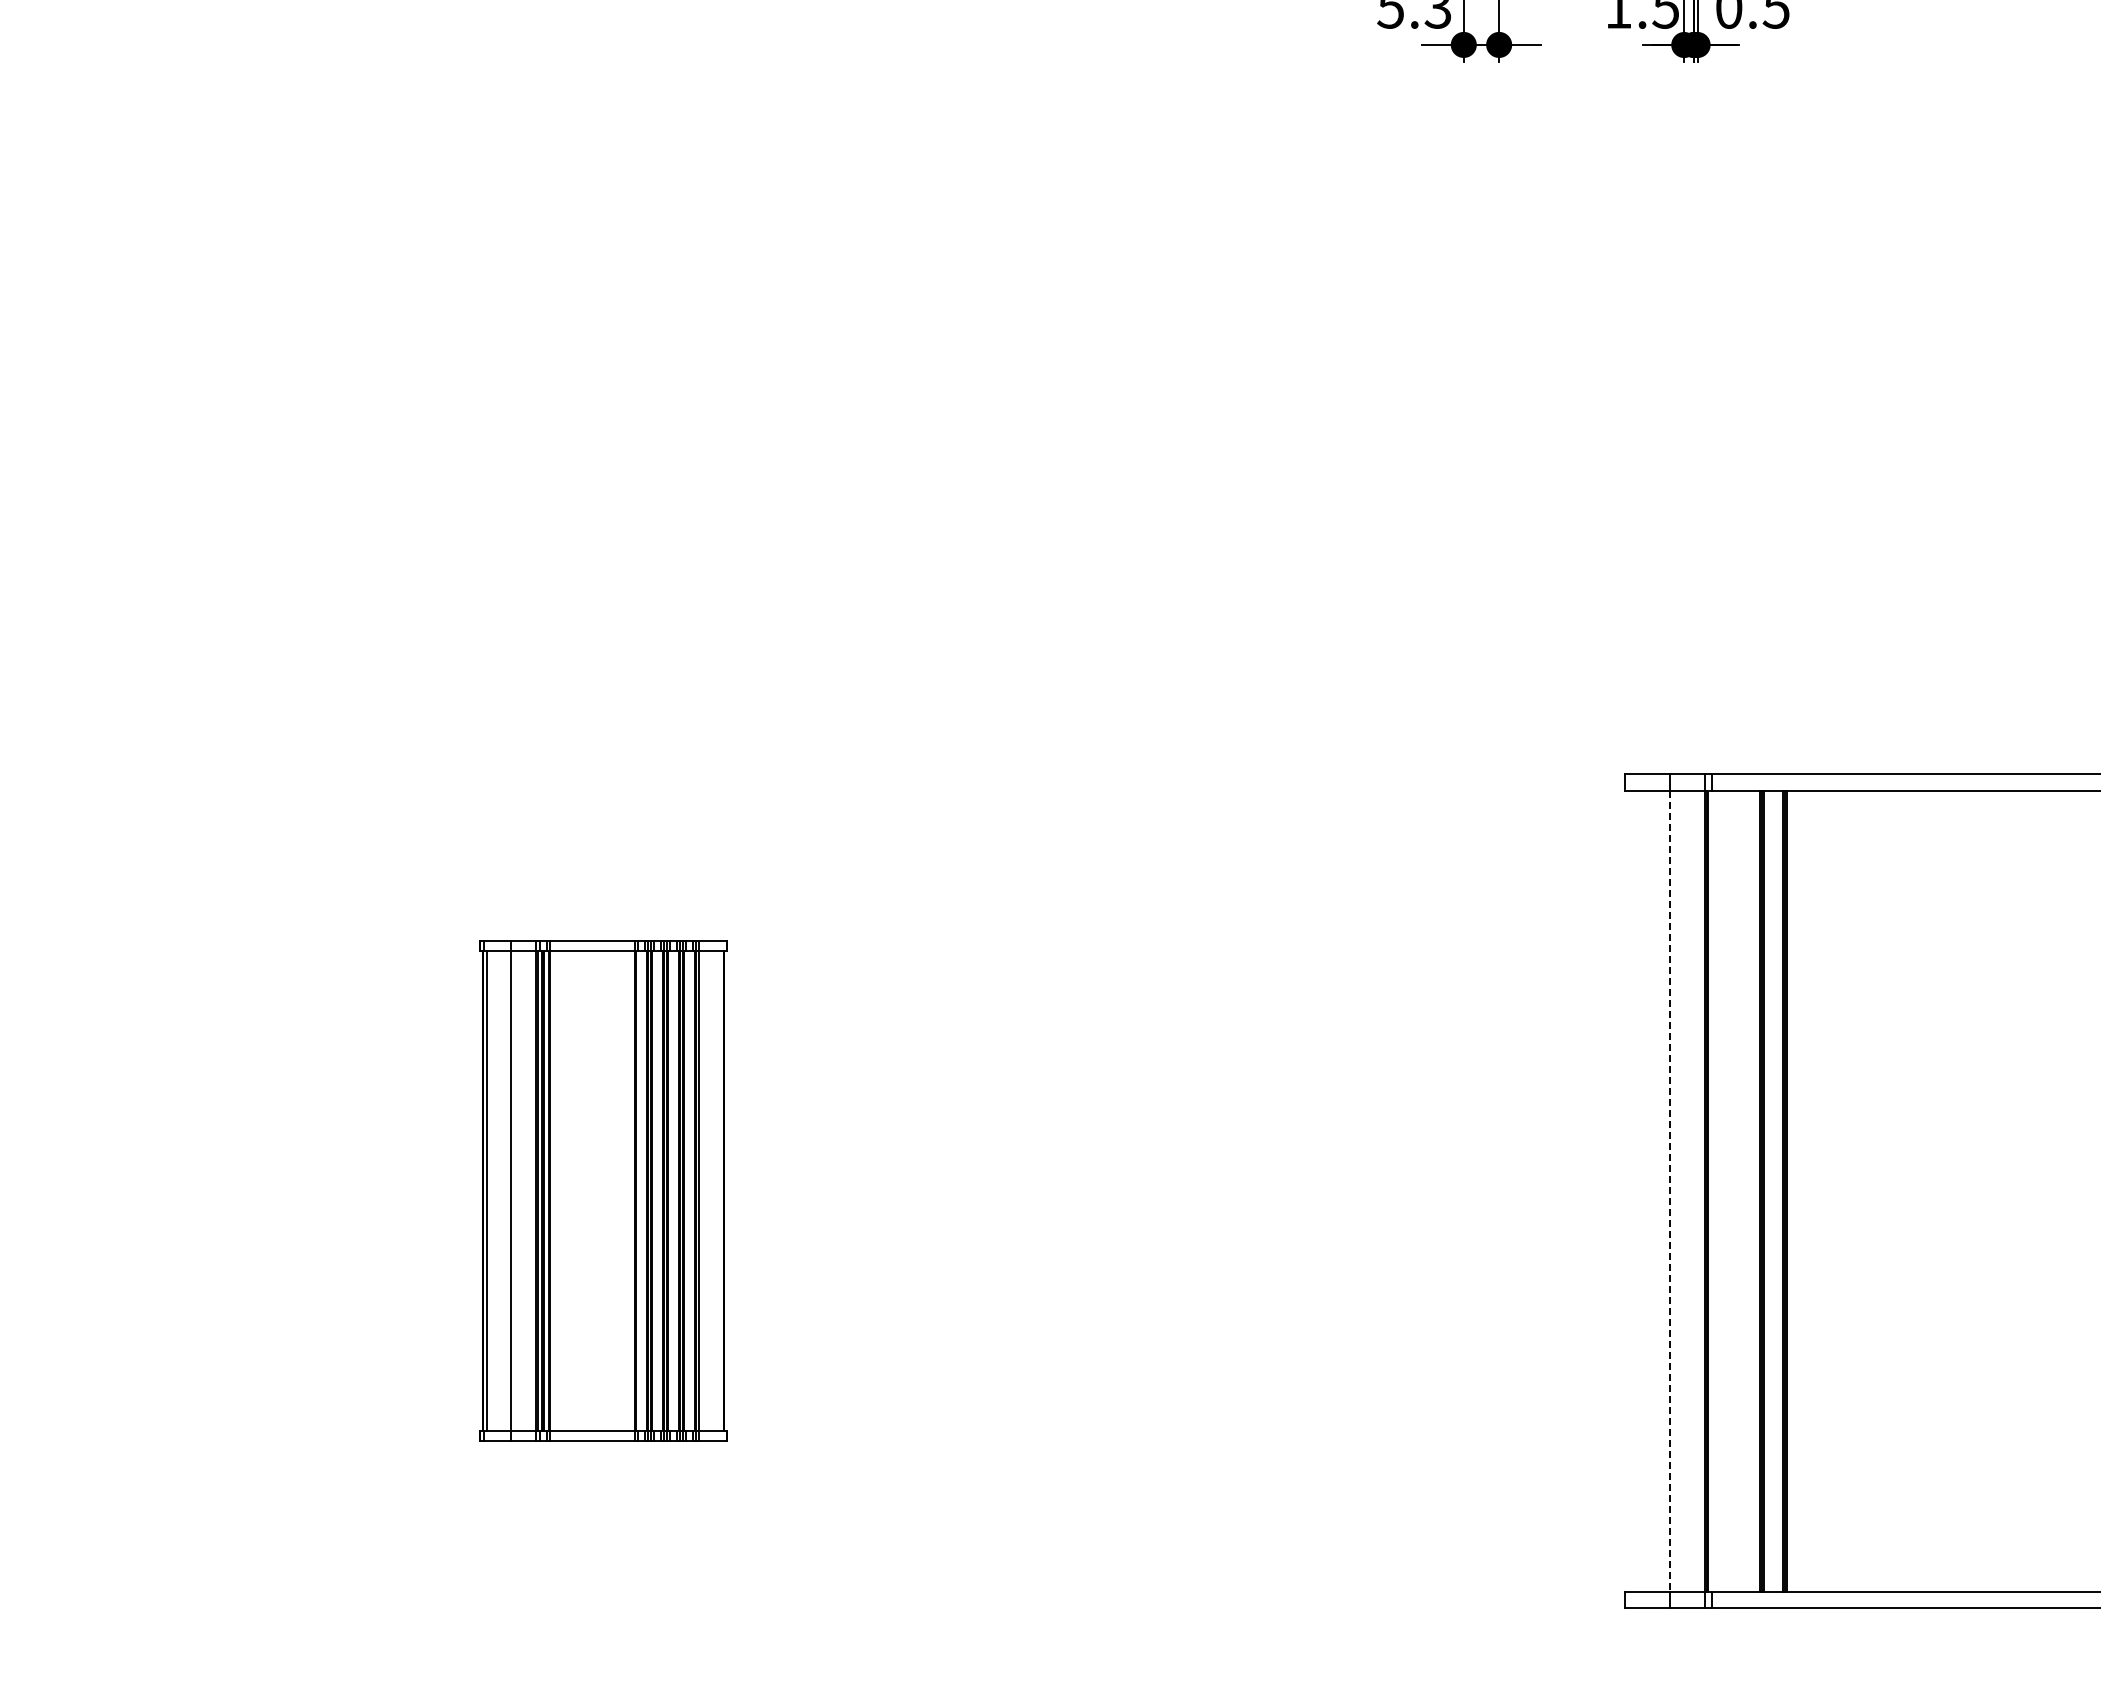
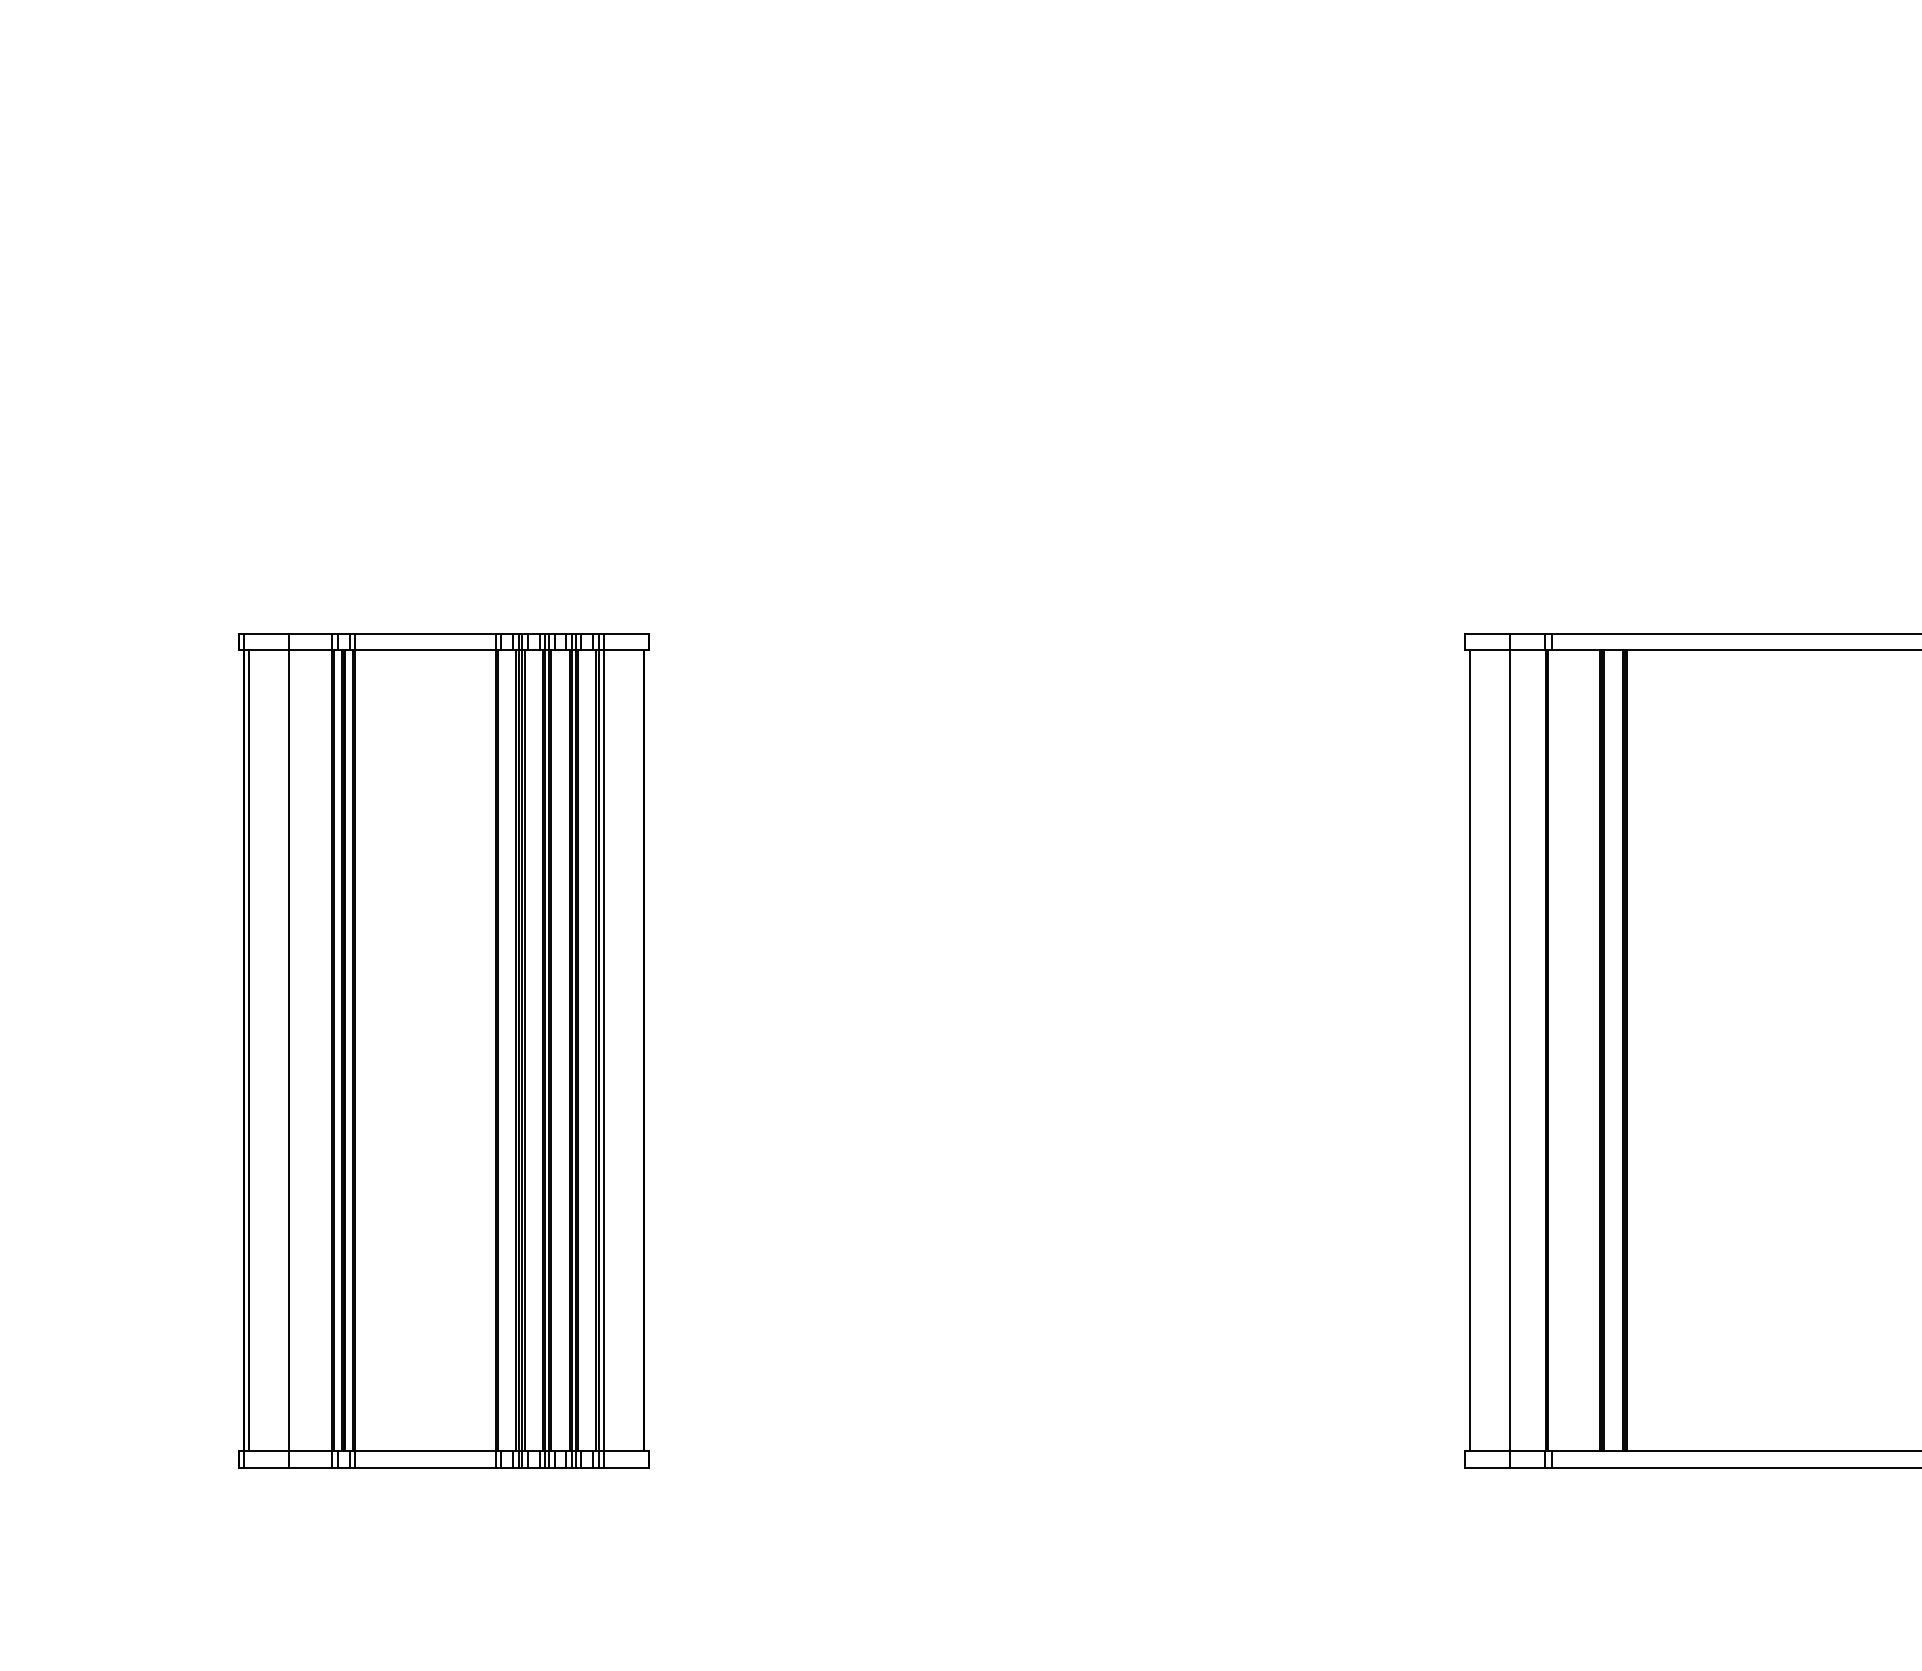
part: (603, 1190) -> (443, 1049), size x1.67
line: (1629, 1191) -> (1469, 1050), added
line: (1669, 1191) -> (1509, 1050), dashed -> solid

